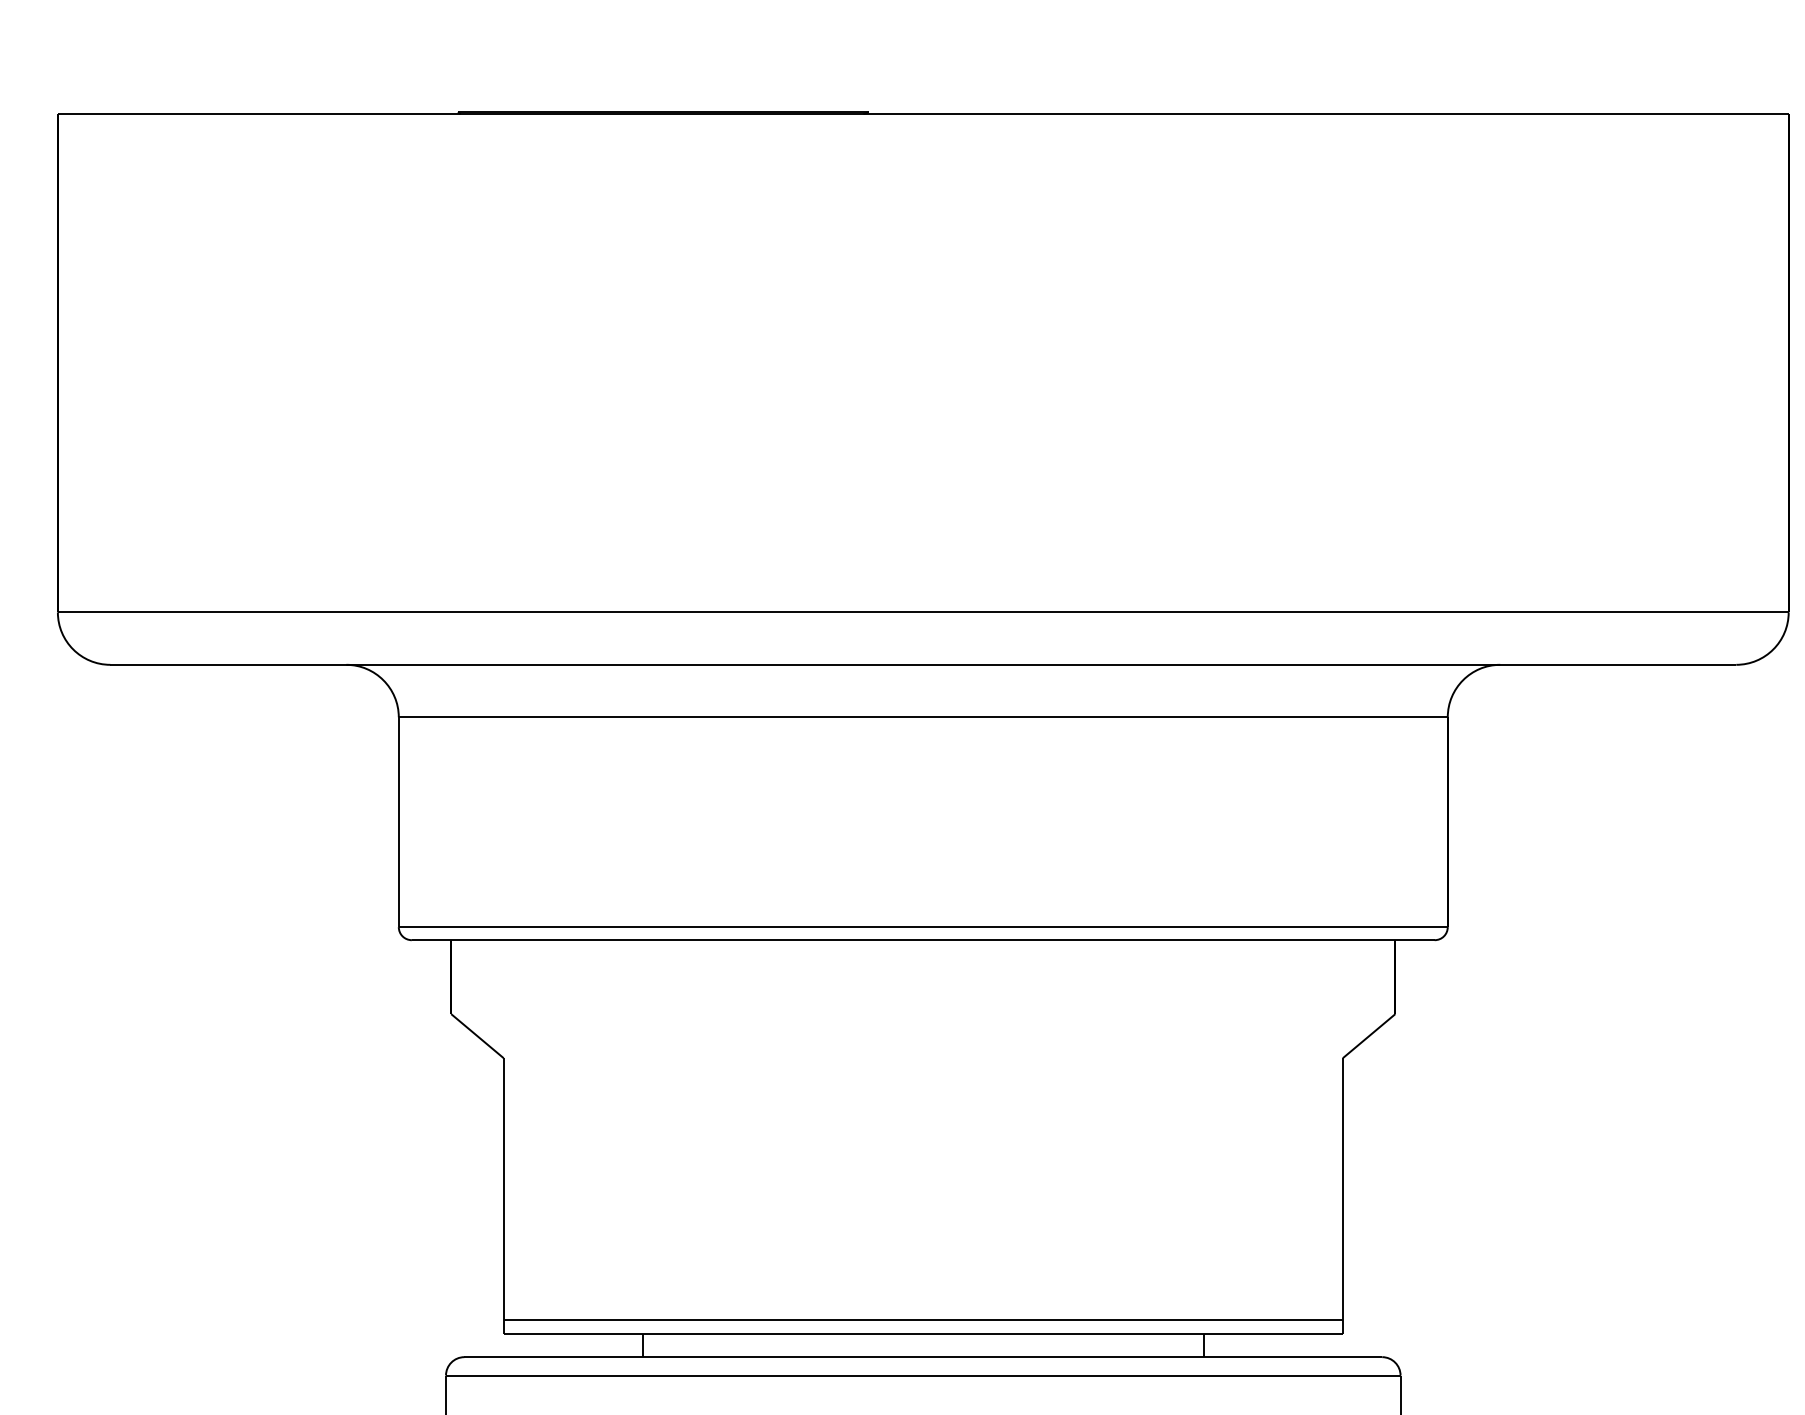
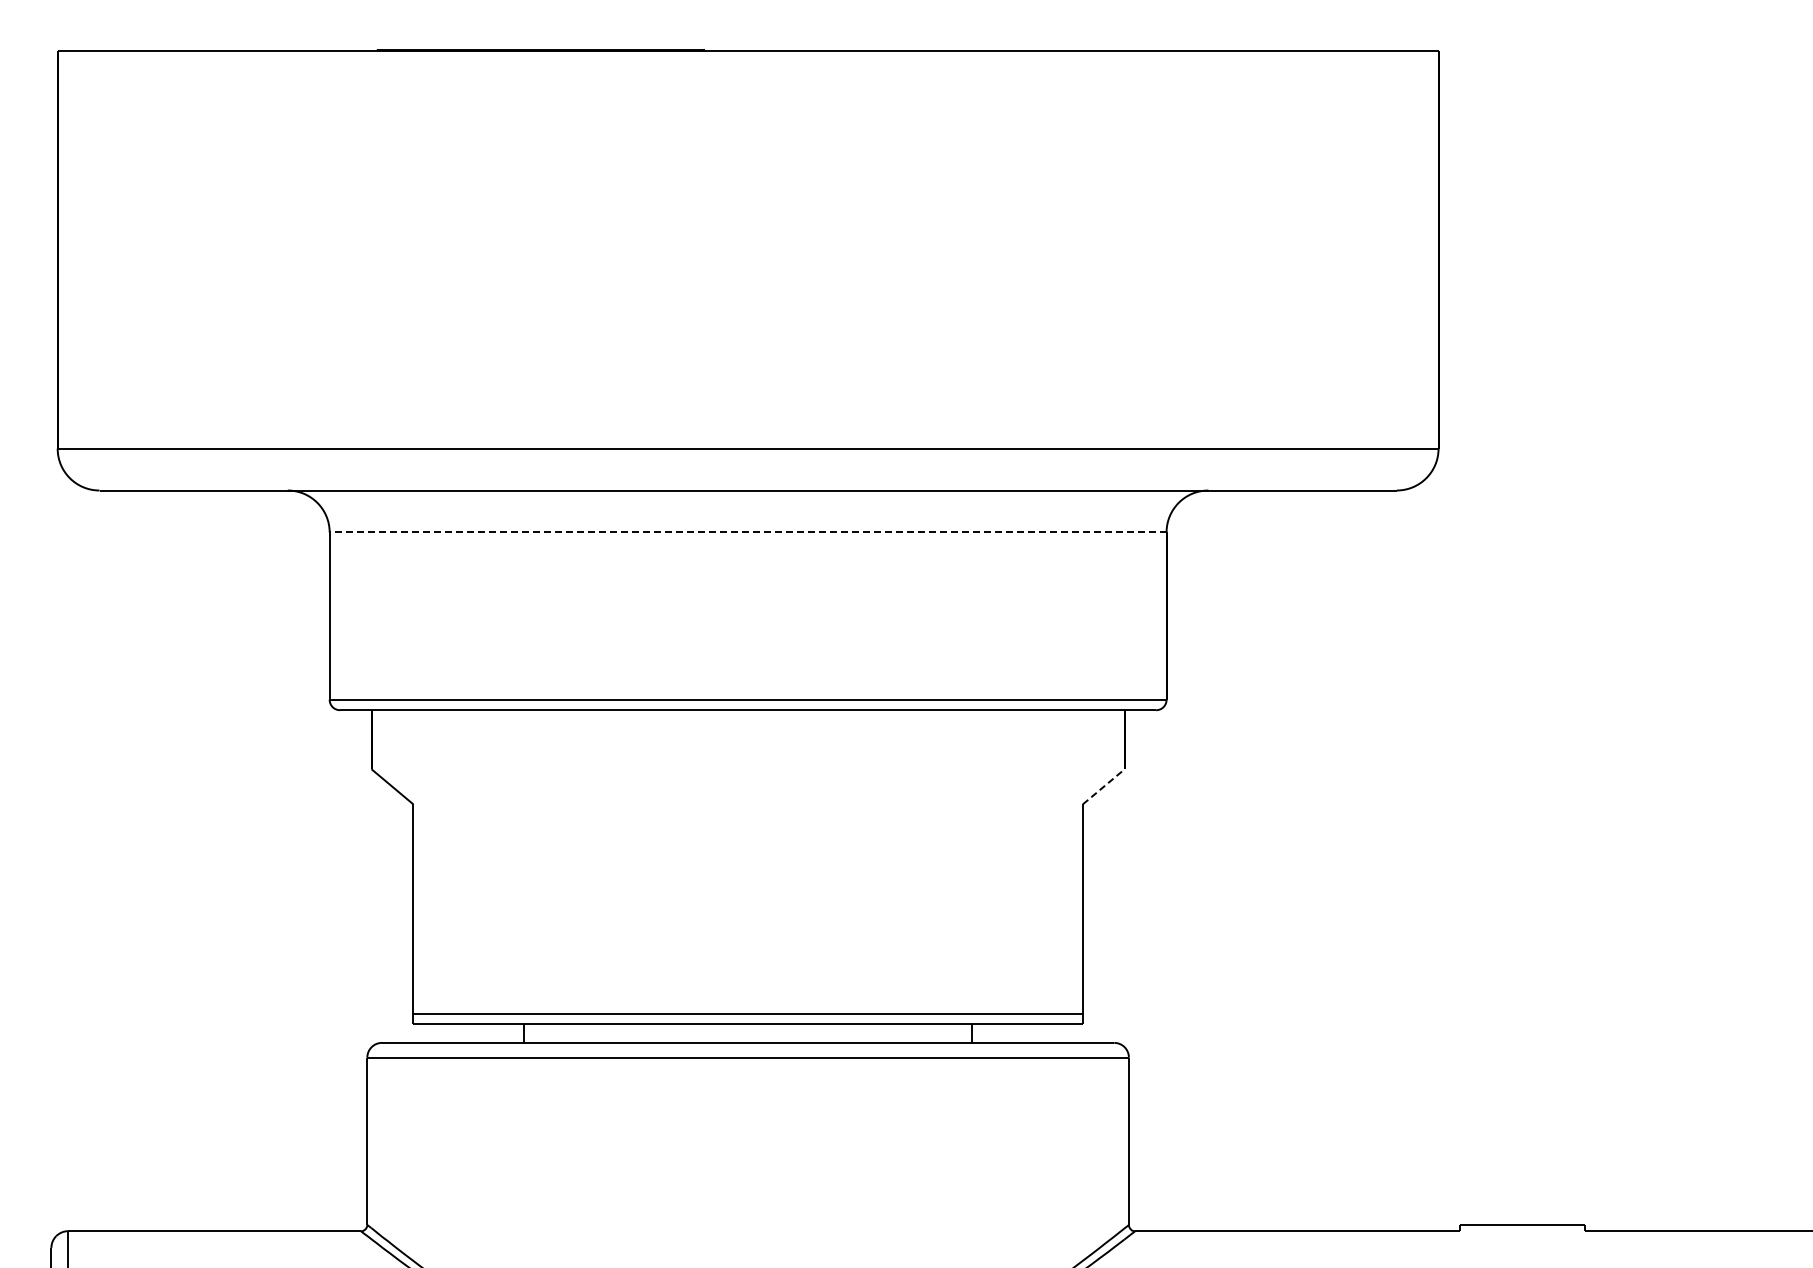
line: (922, 717) -> (747, 532), solid -> dashed
line: (1369, 1035) -> (1104, 786), solid -> dashed

